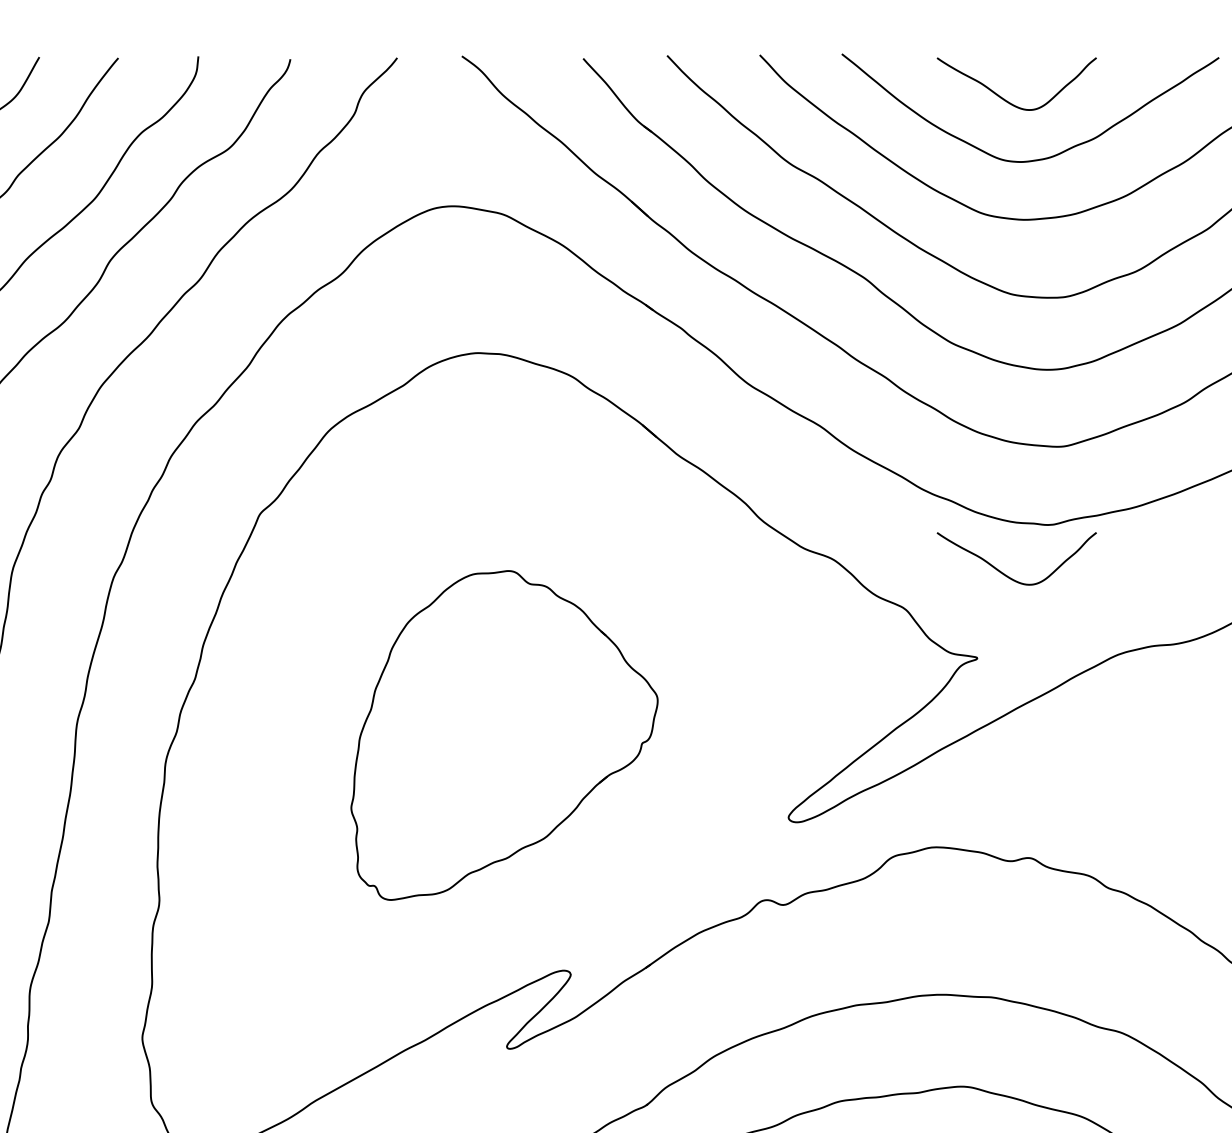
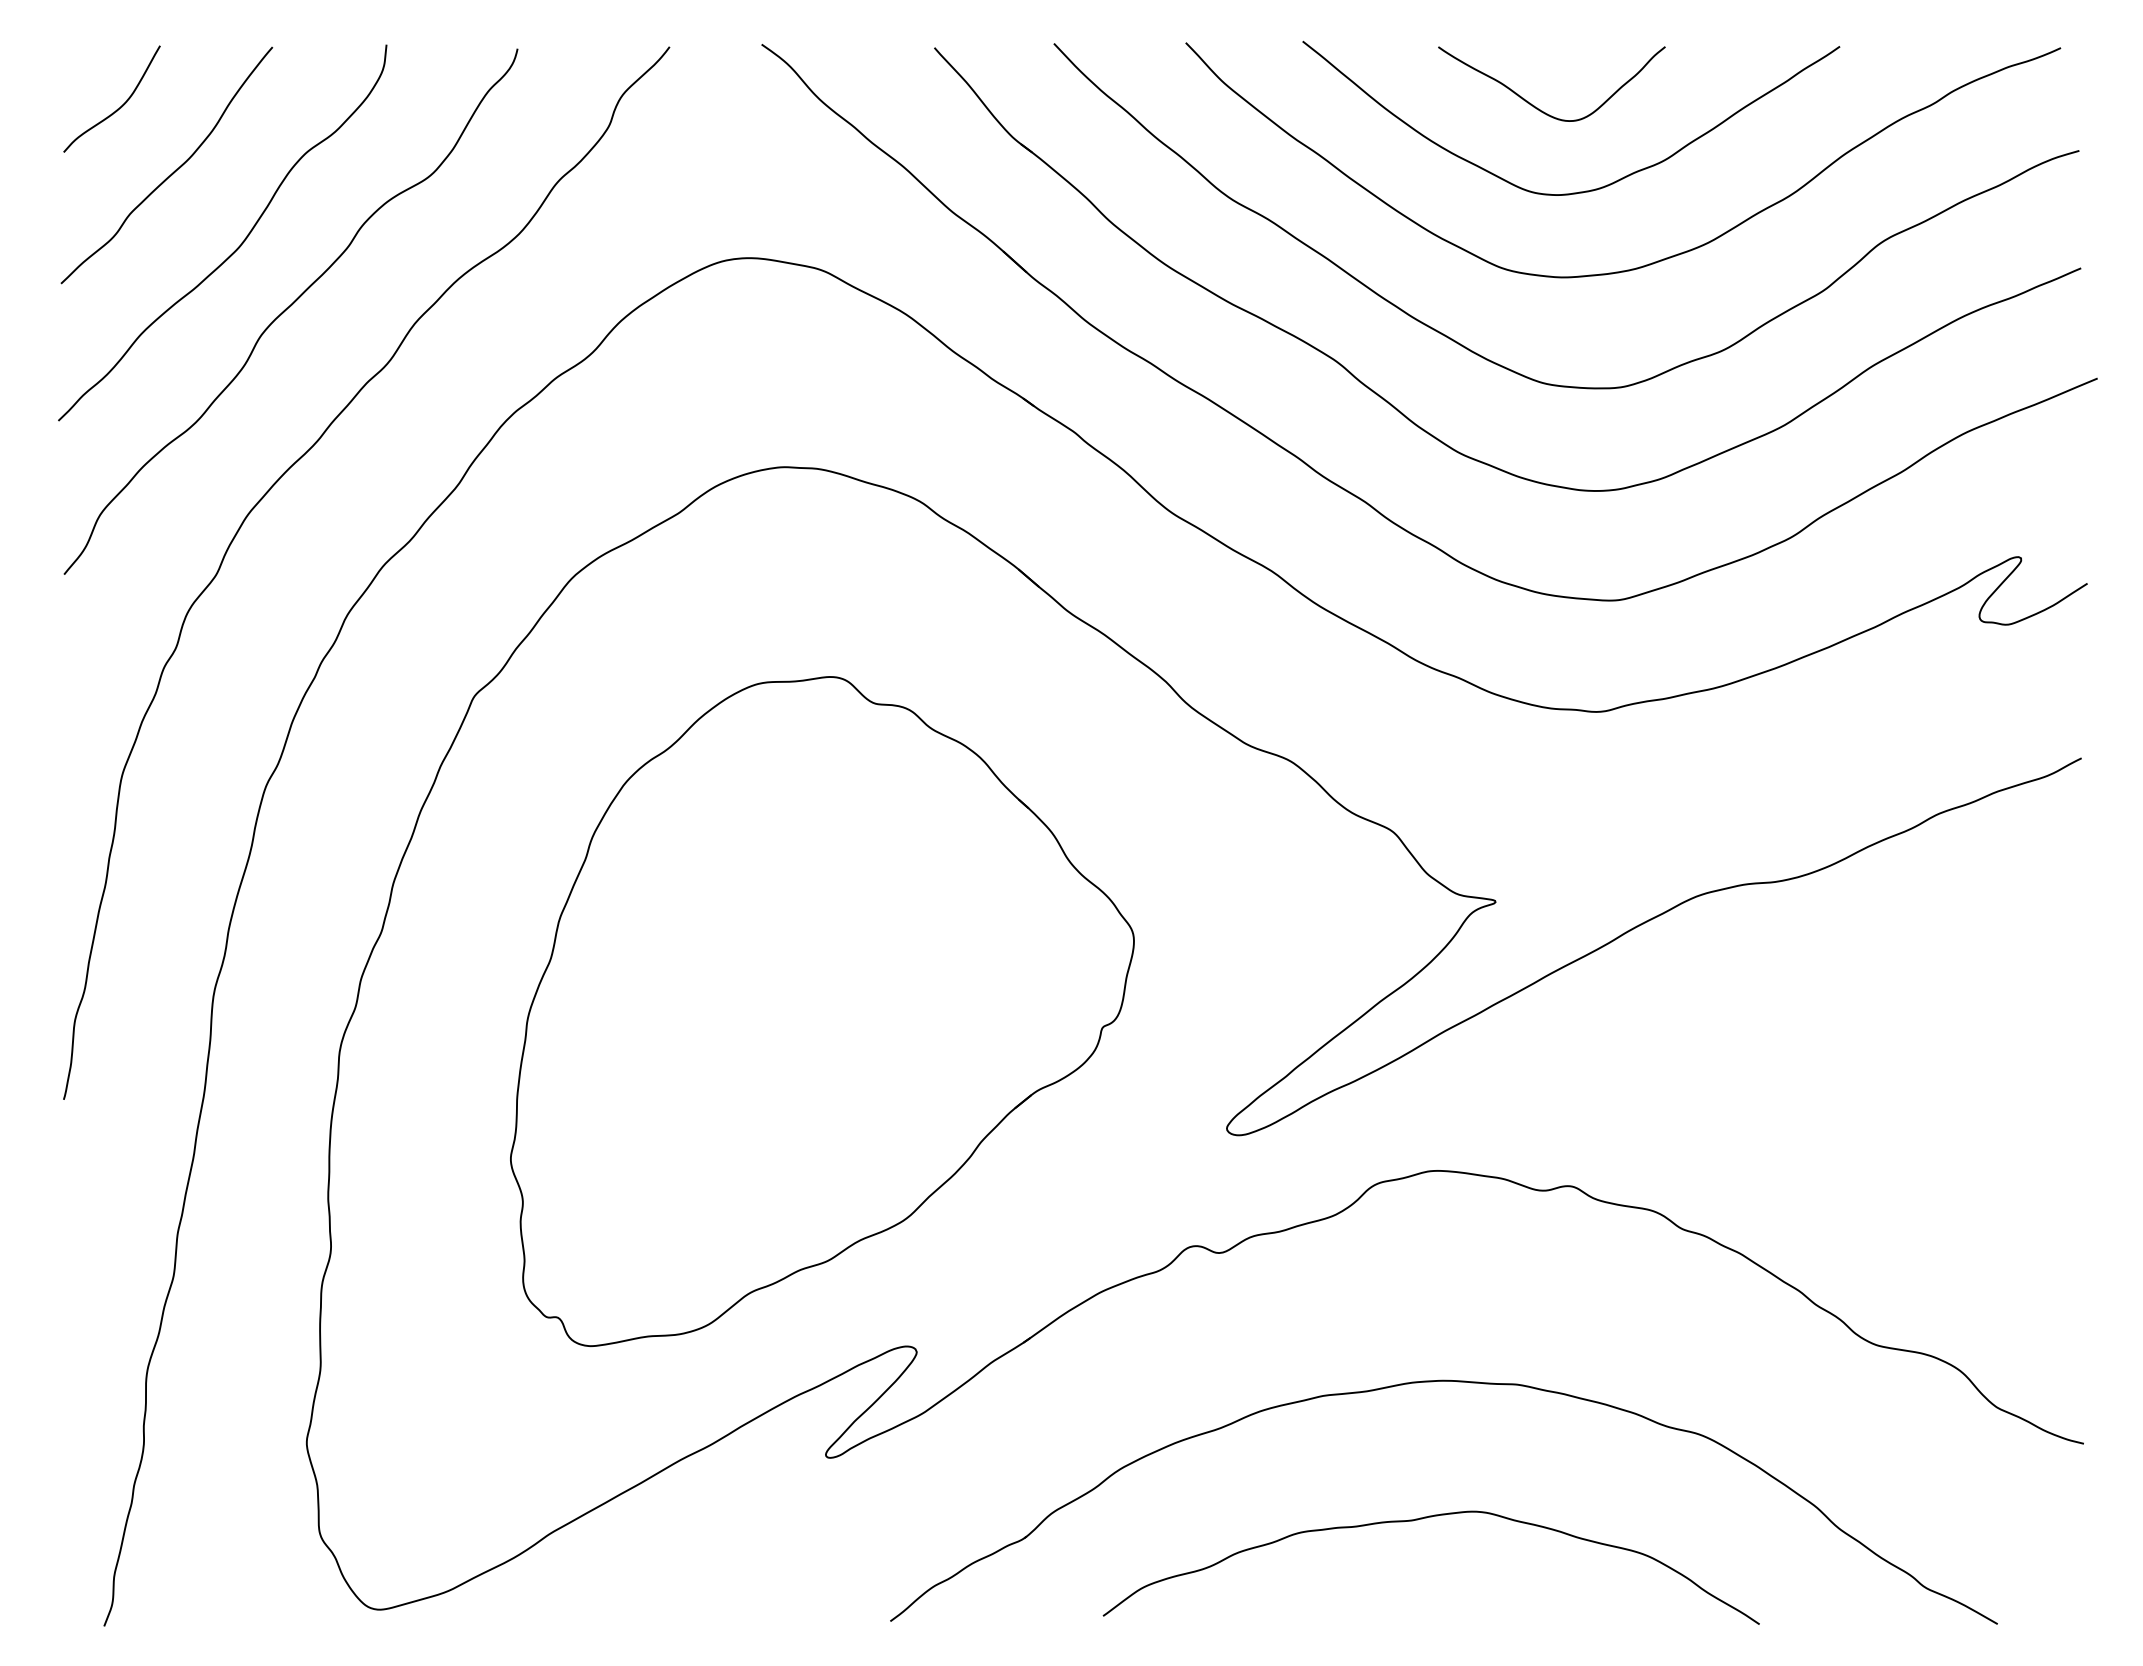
curve: (1006, 575) -> (1537, 783), removed
part: (504, 735) -> (822, 1011), size x1.43

